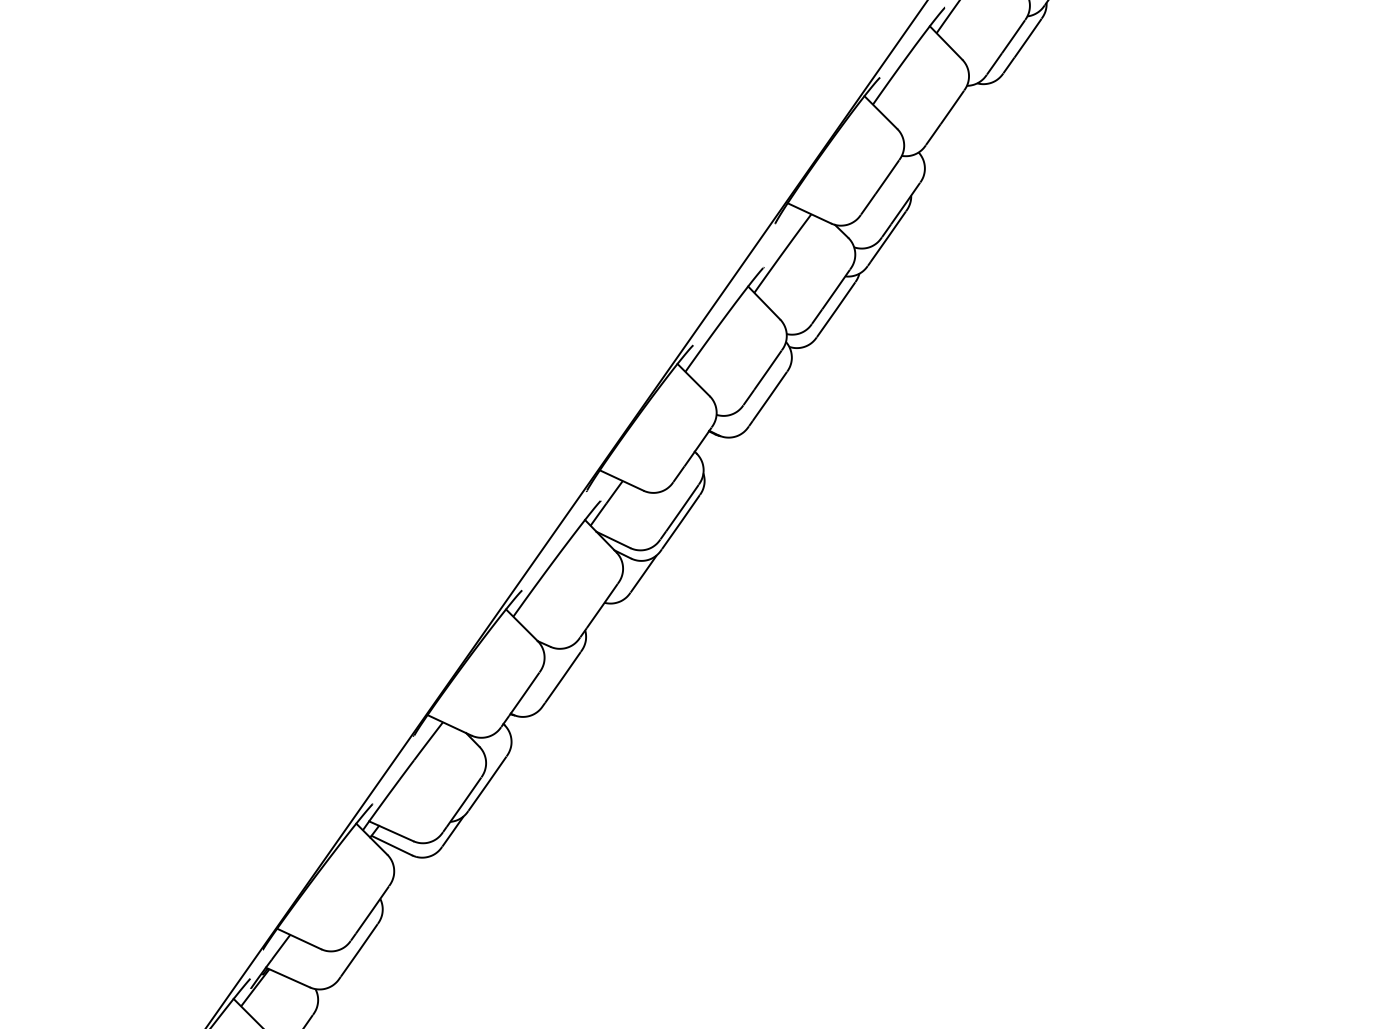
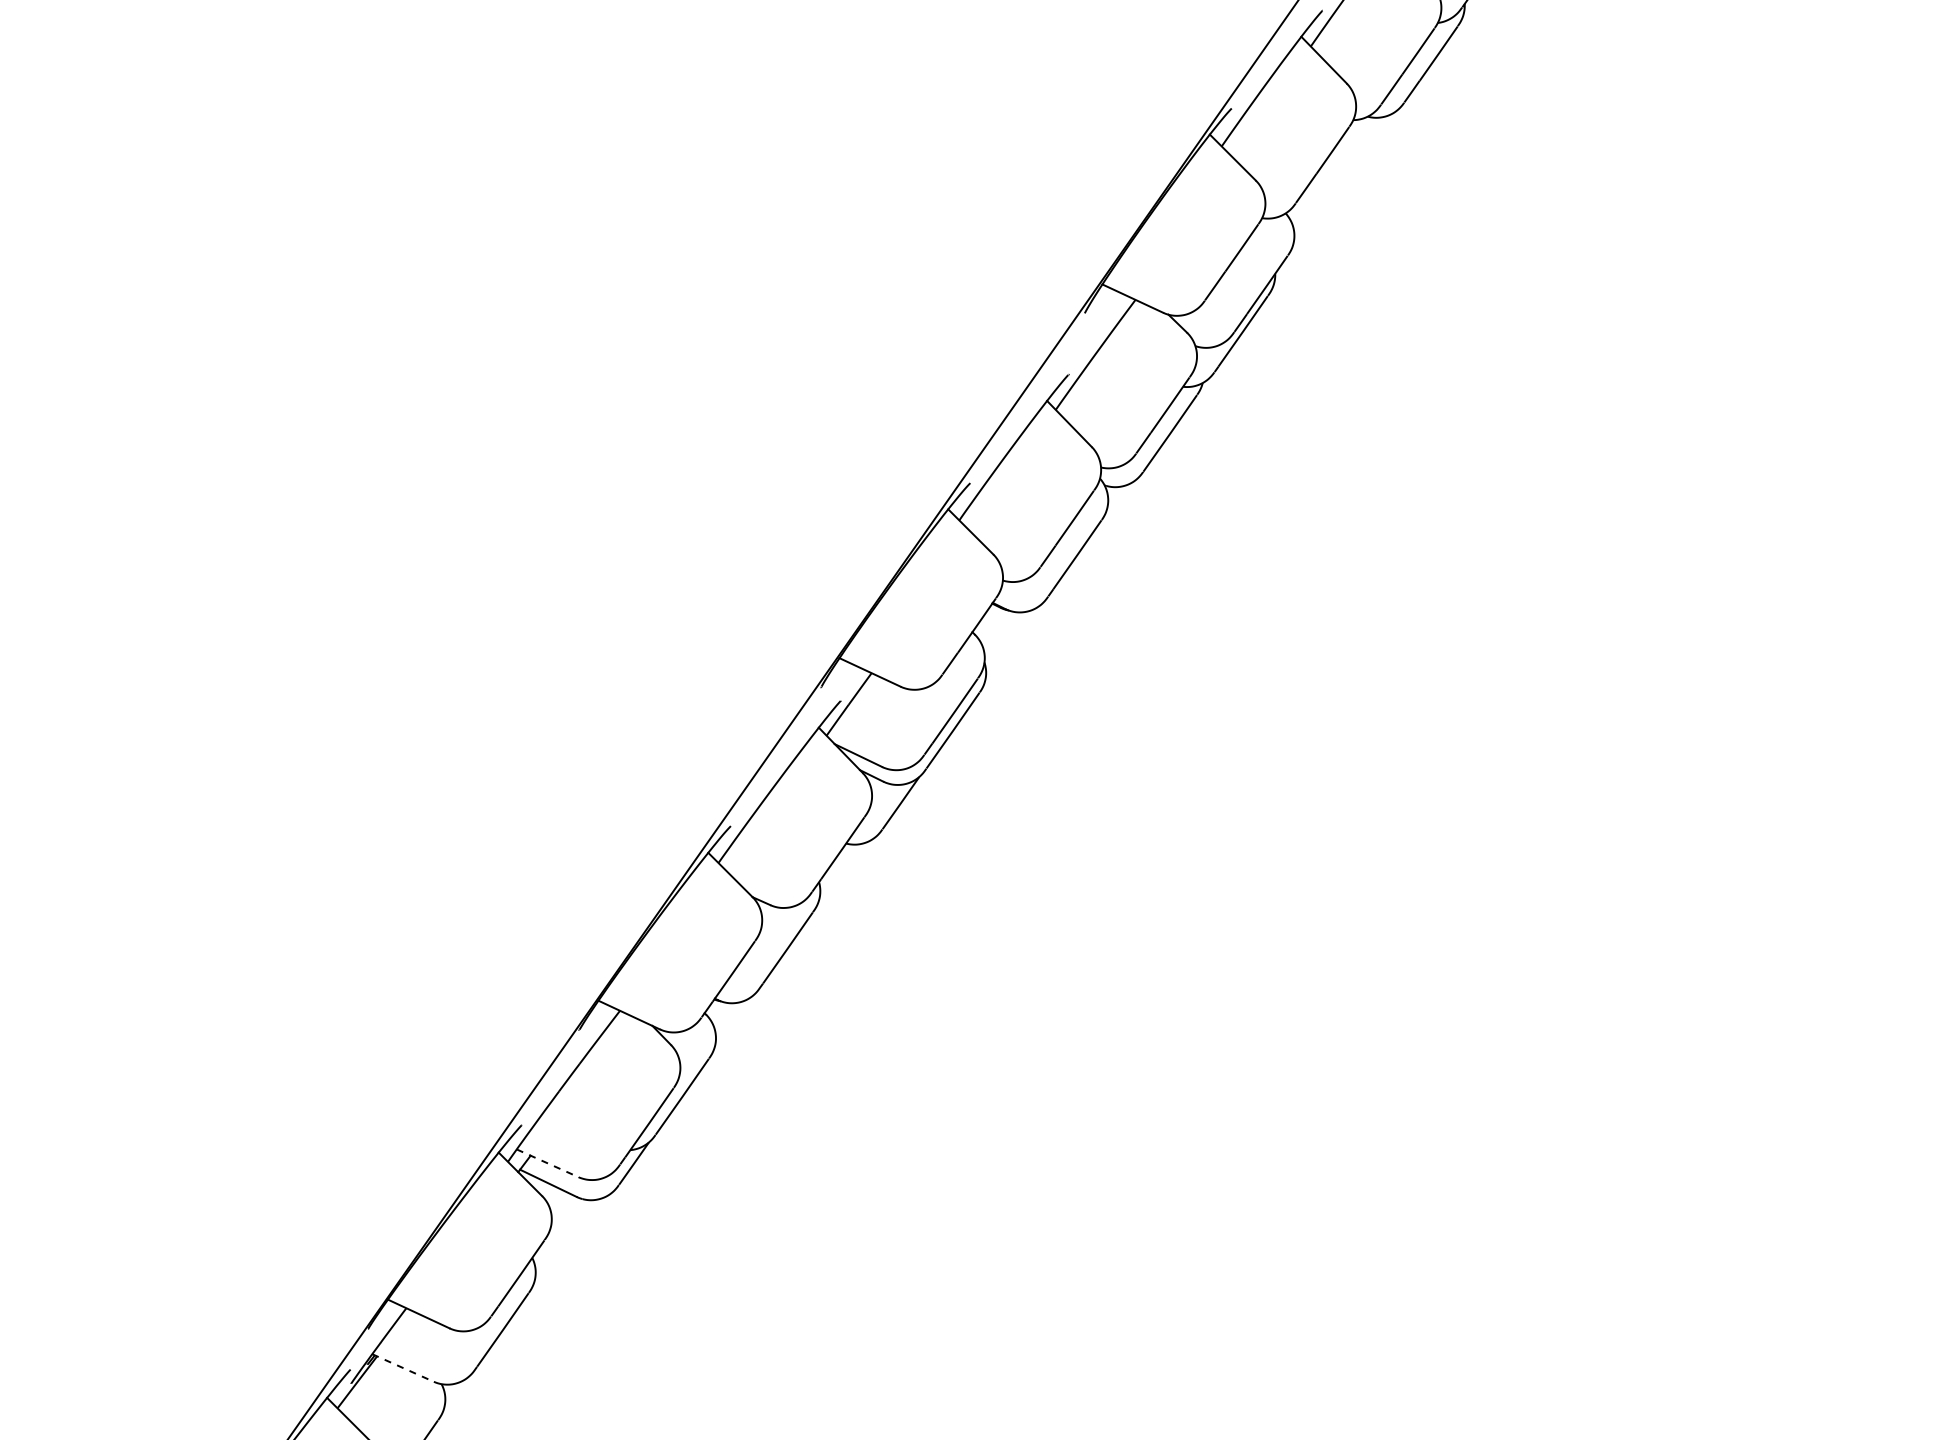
line: (391, 831) -> (547, 1163), solid -> dashed
line: (288, 977) -> (403, 1367), solid -> dashed

